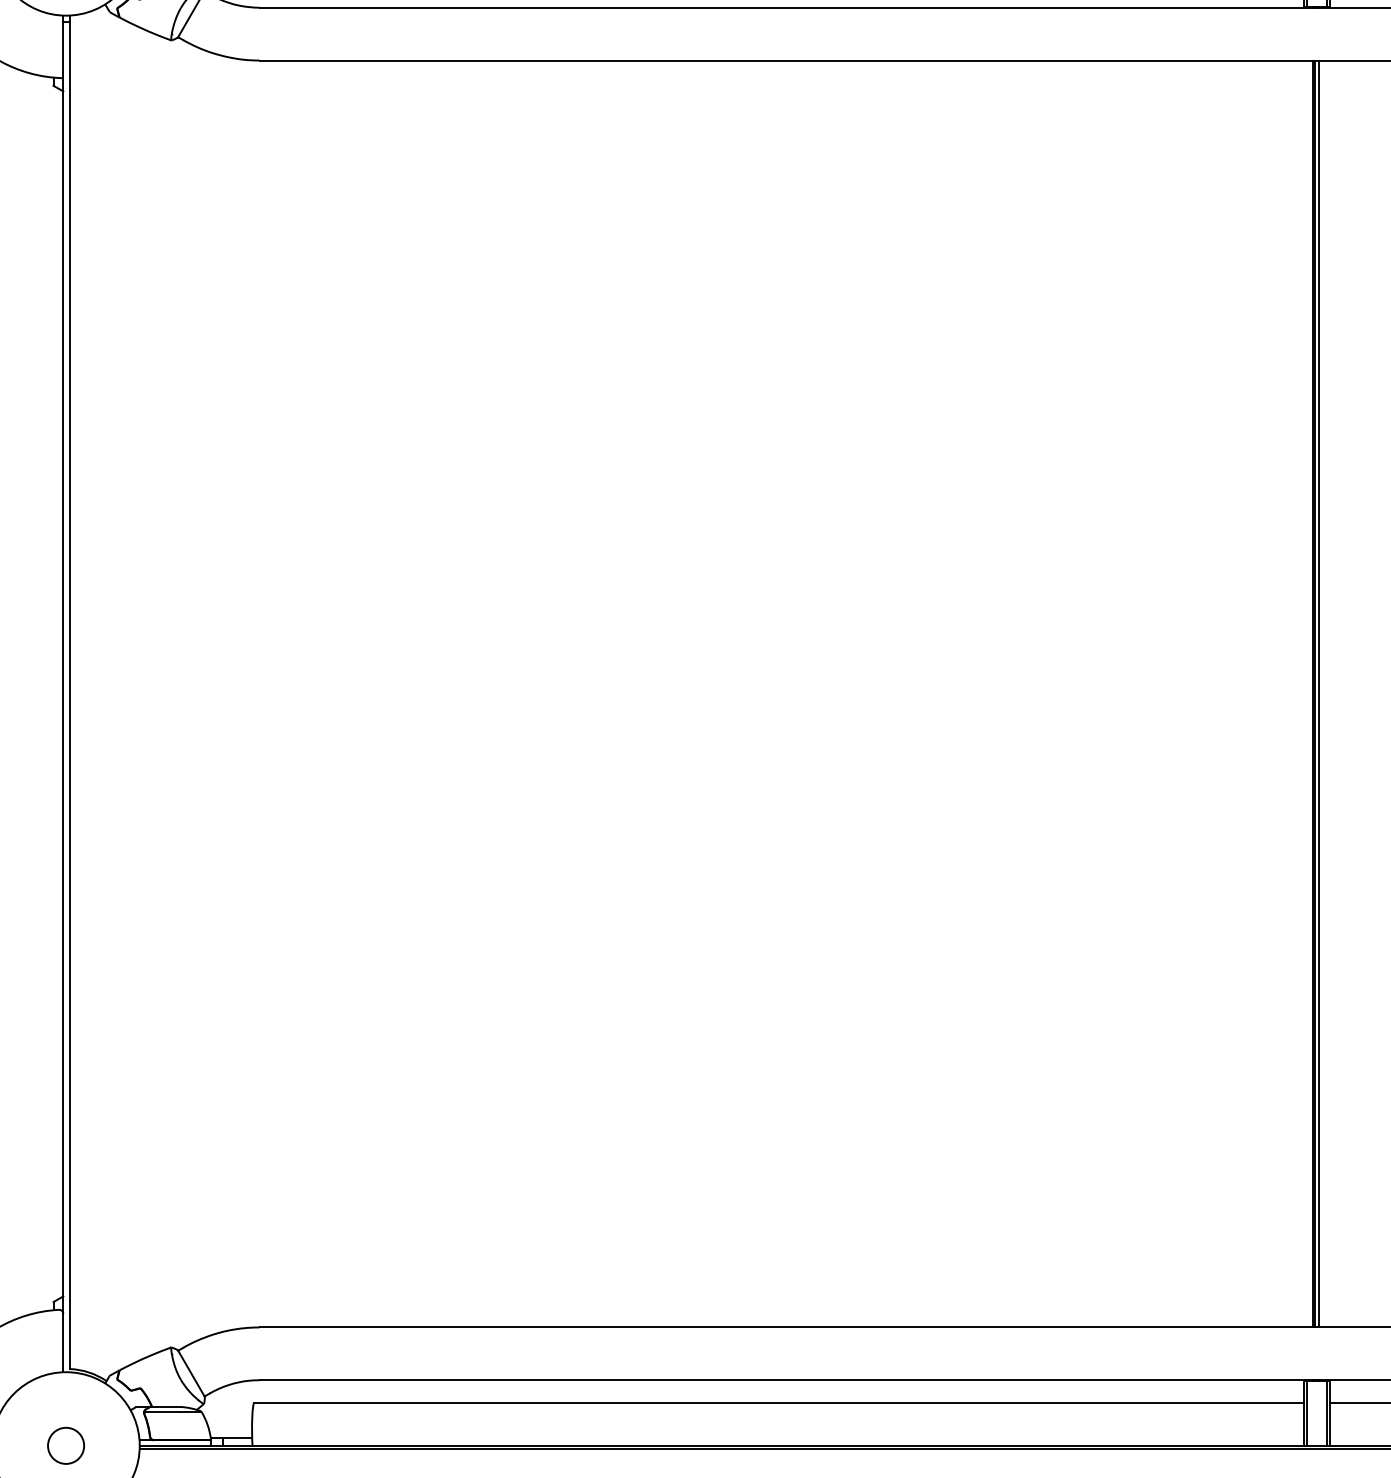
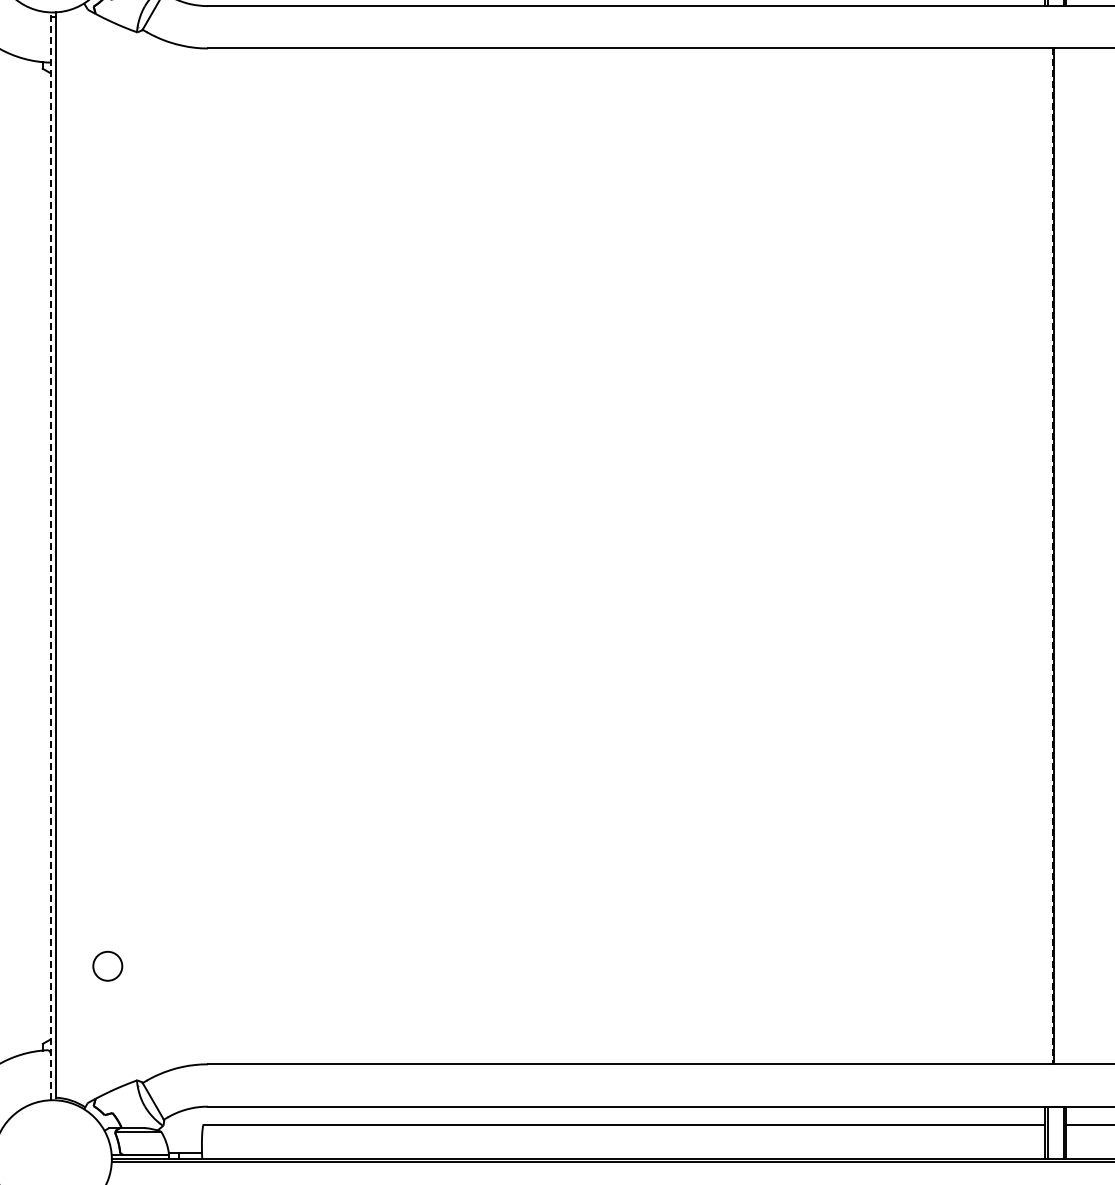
line: (63, 694) -> (50, 556), solid -> dashed
line: (1312, 694) -> (1052, 556), solid -> dashed
line: (1319, 694) -> (1057, 556), removed
circle: (65, 1444) -> (107, 965), moved

